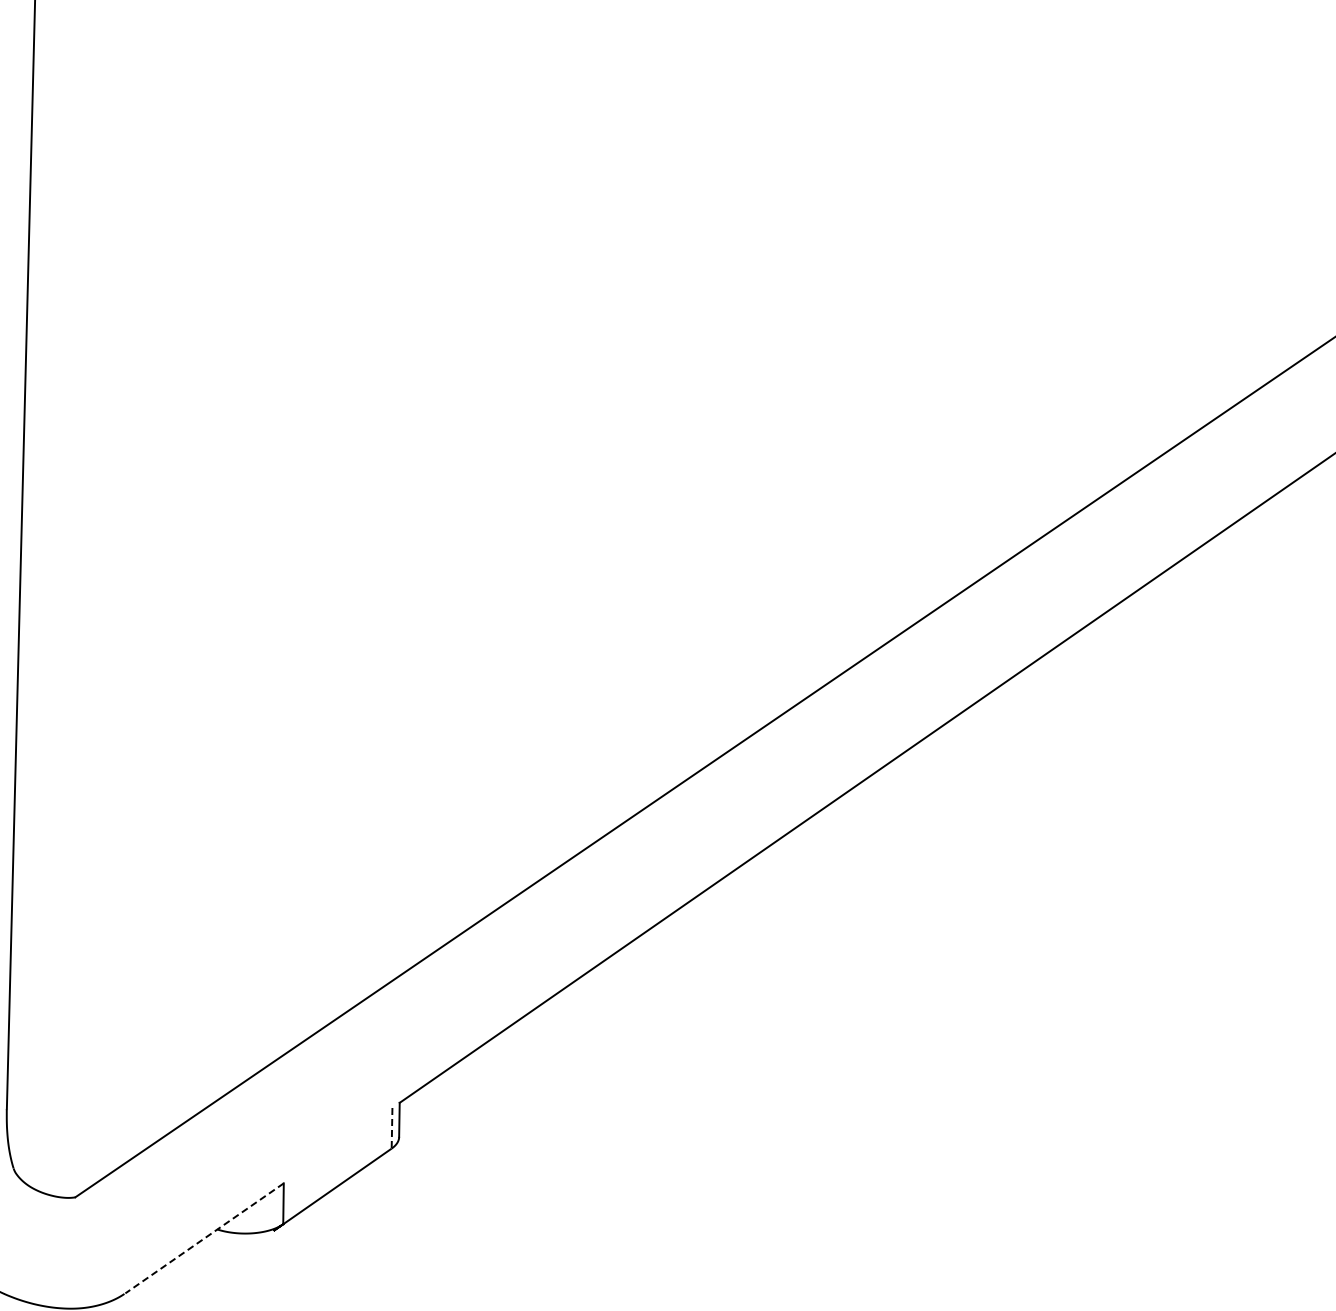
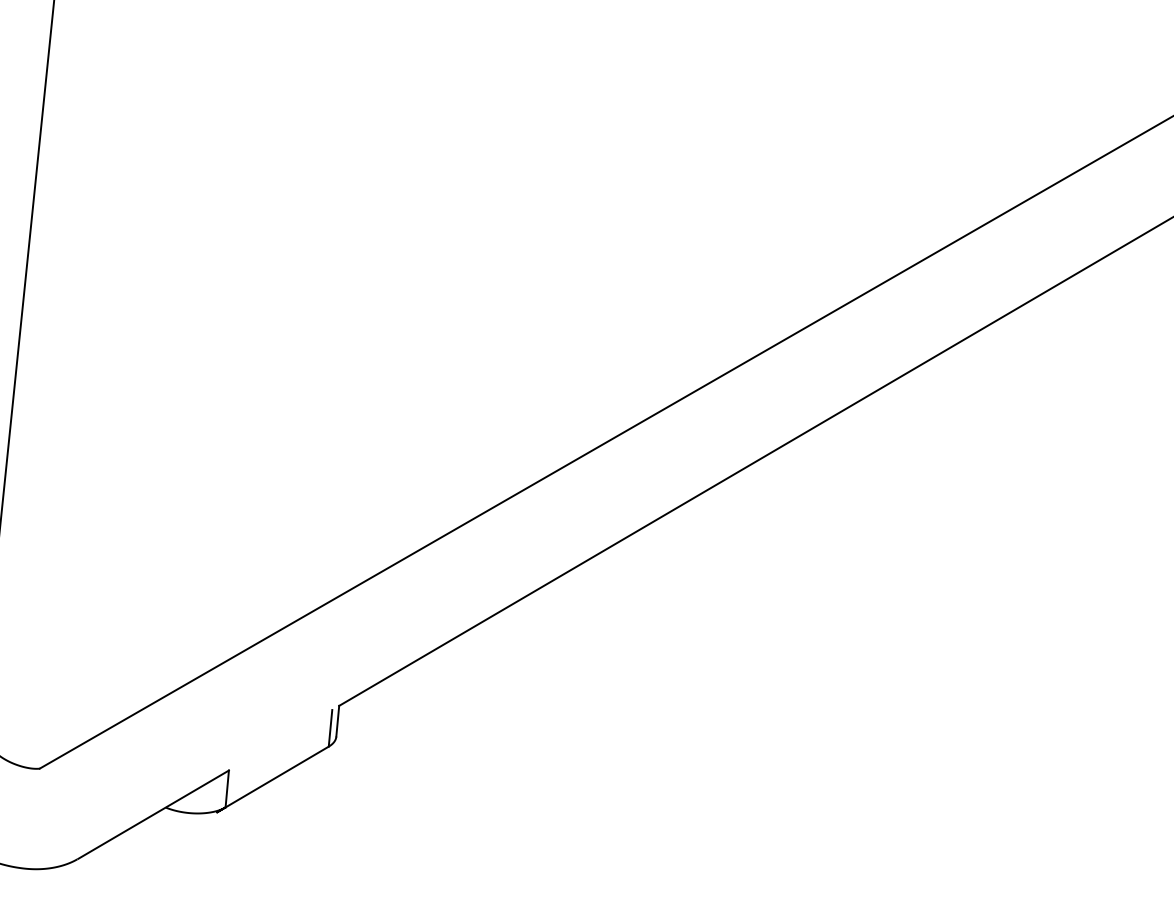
line: (392, 1128) -> (330, 728), dashed -> solid
line: (204, 1238) -> (153, 814), dashed -> solid

